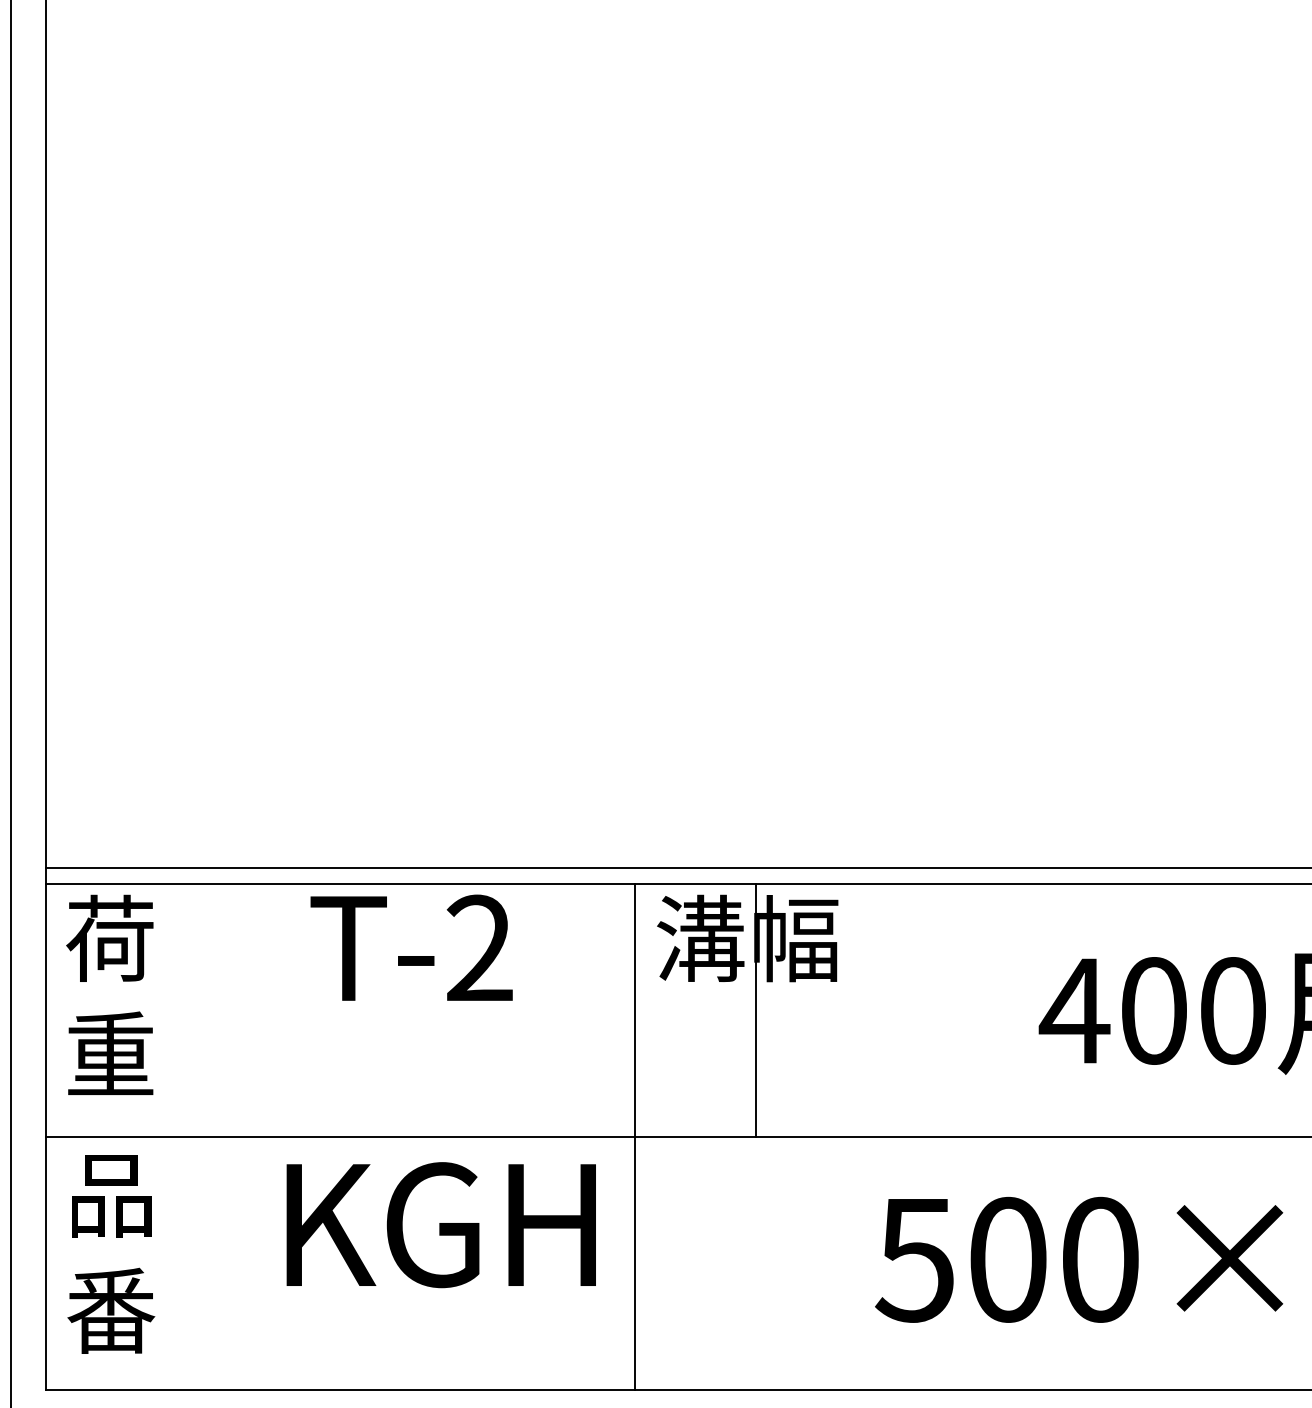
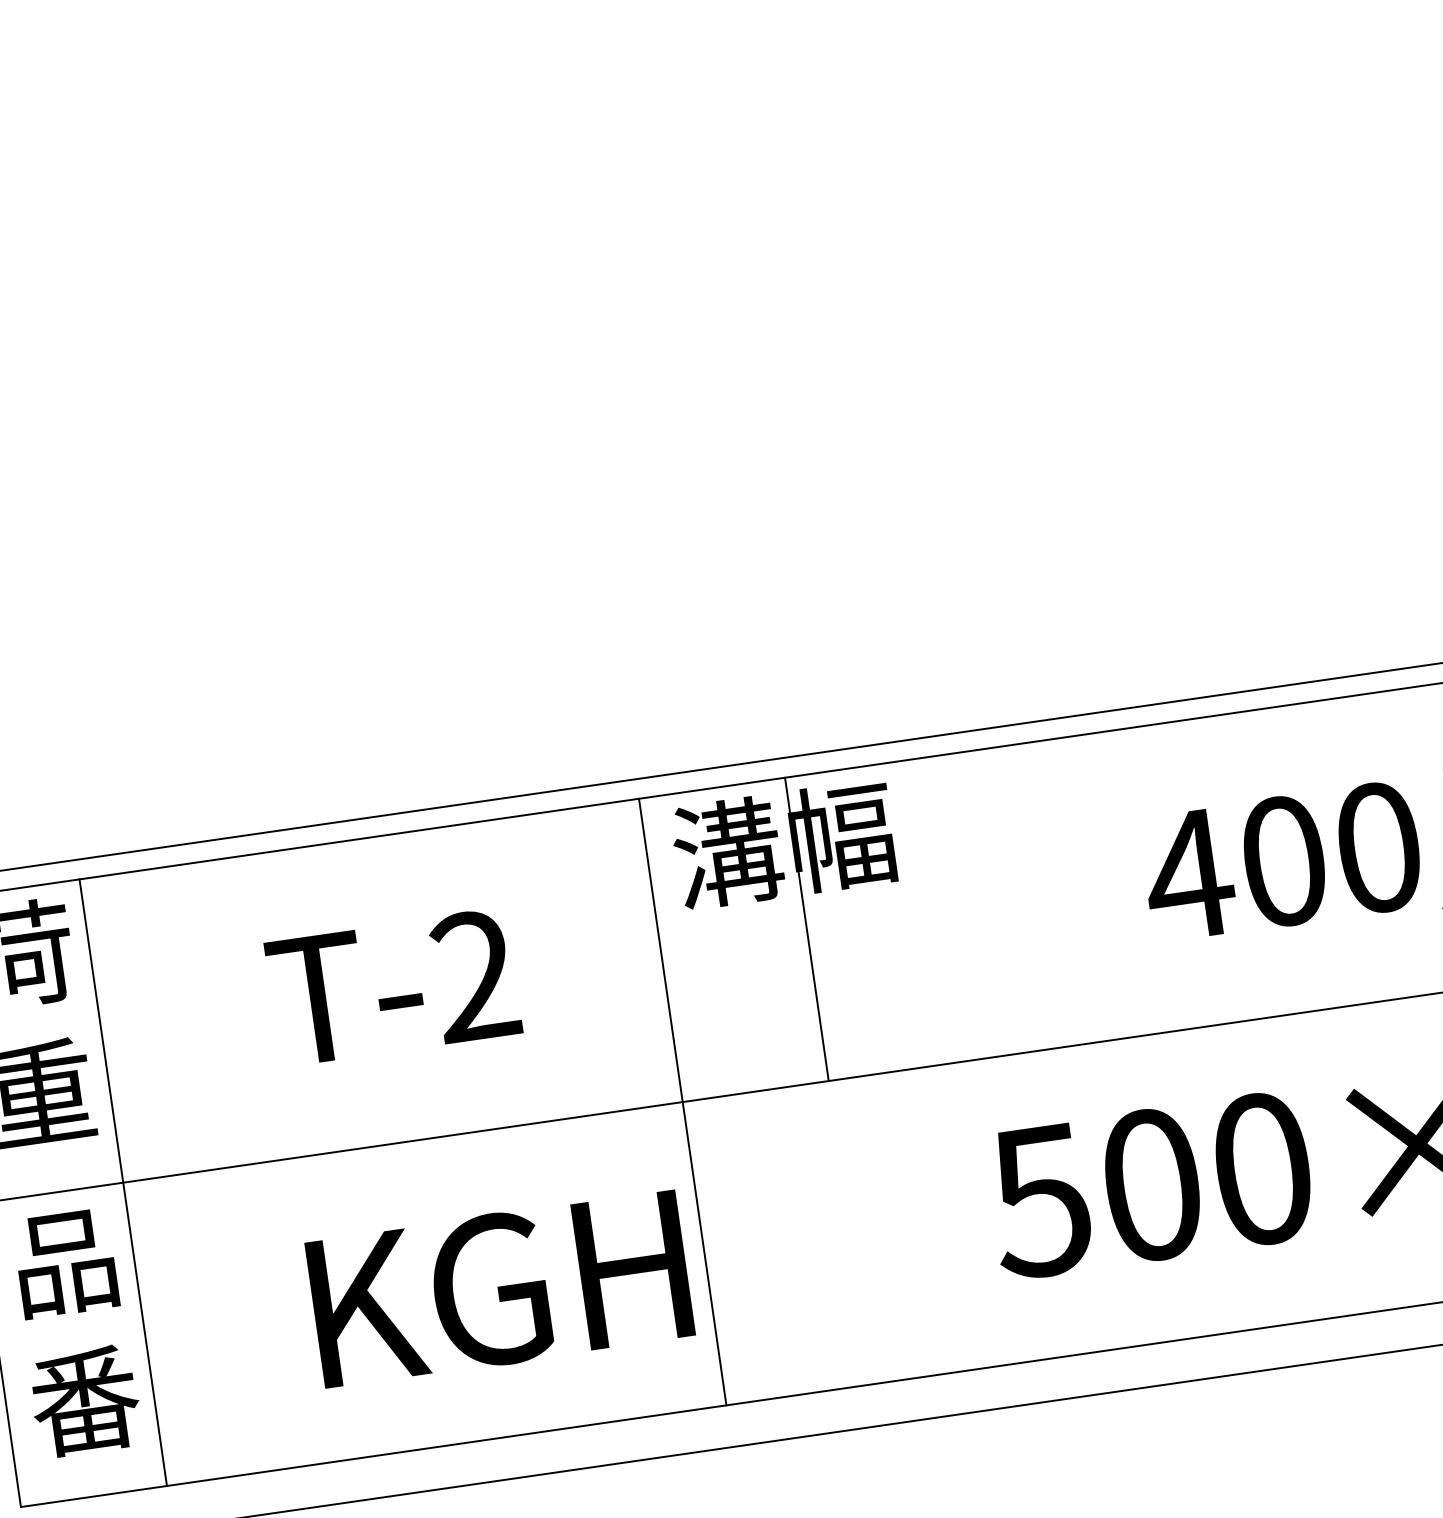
text: (411, 947) -> (393, 986), moved
line: (167, 1136) -> (122, 1182), added
text: (440, 1225) -> (499, 1289), moved

